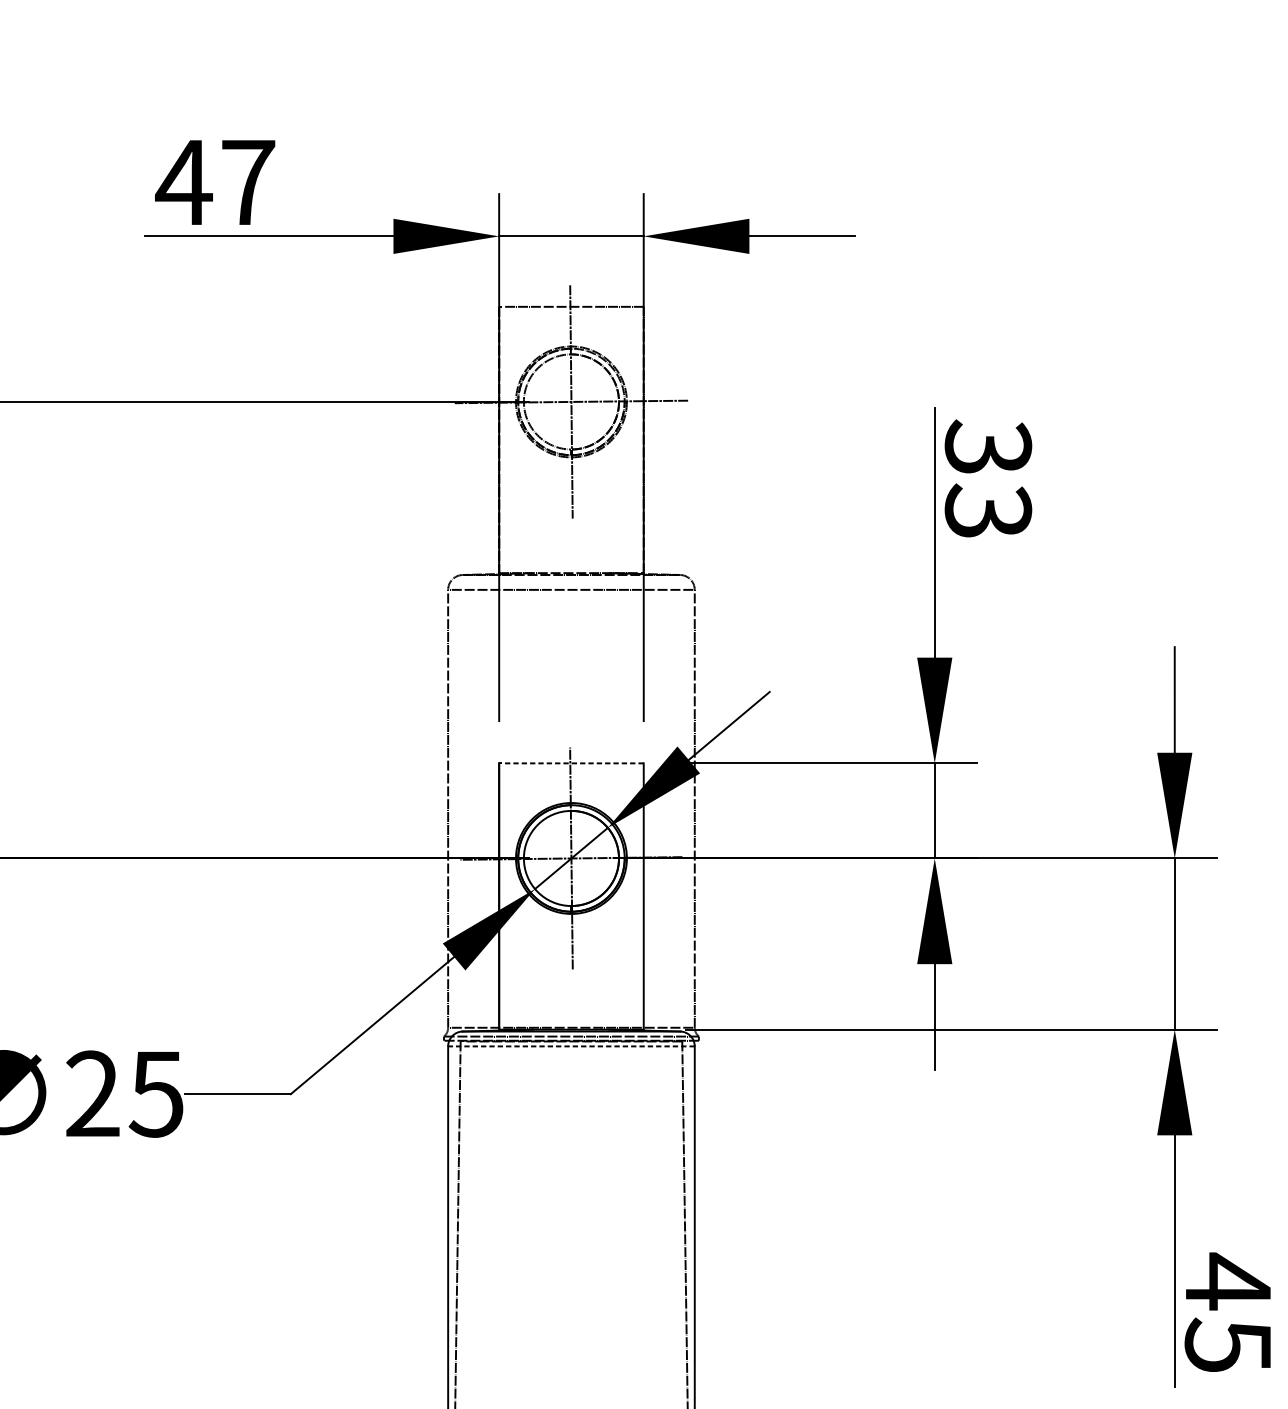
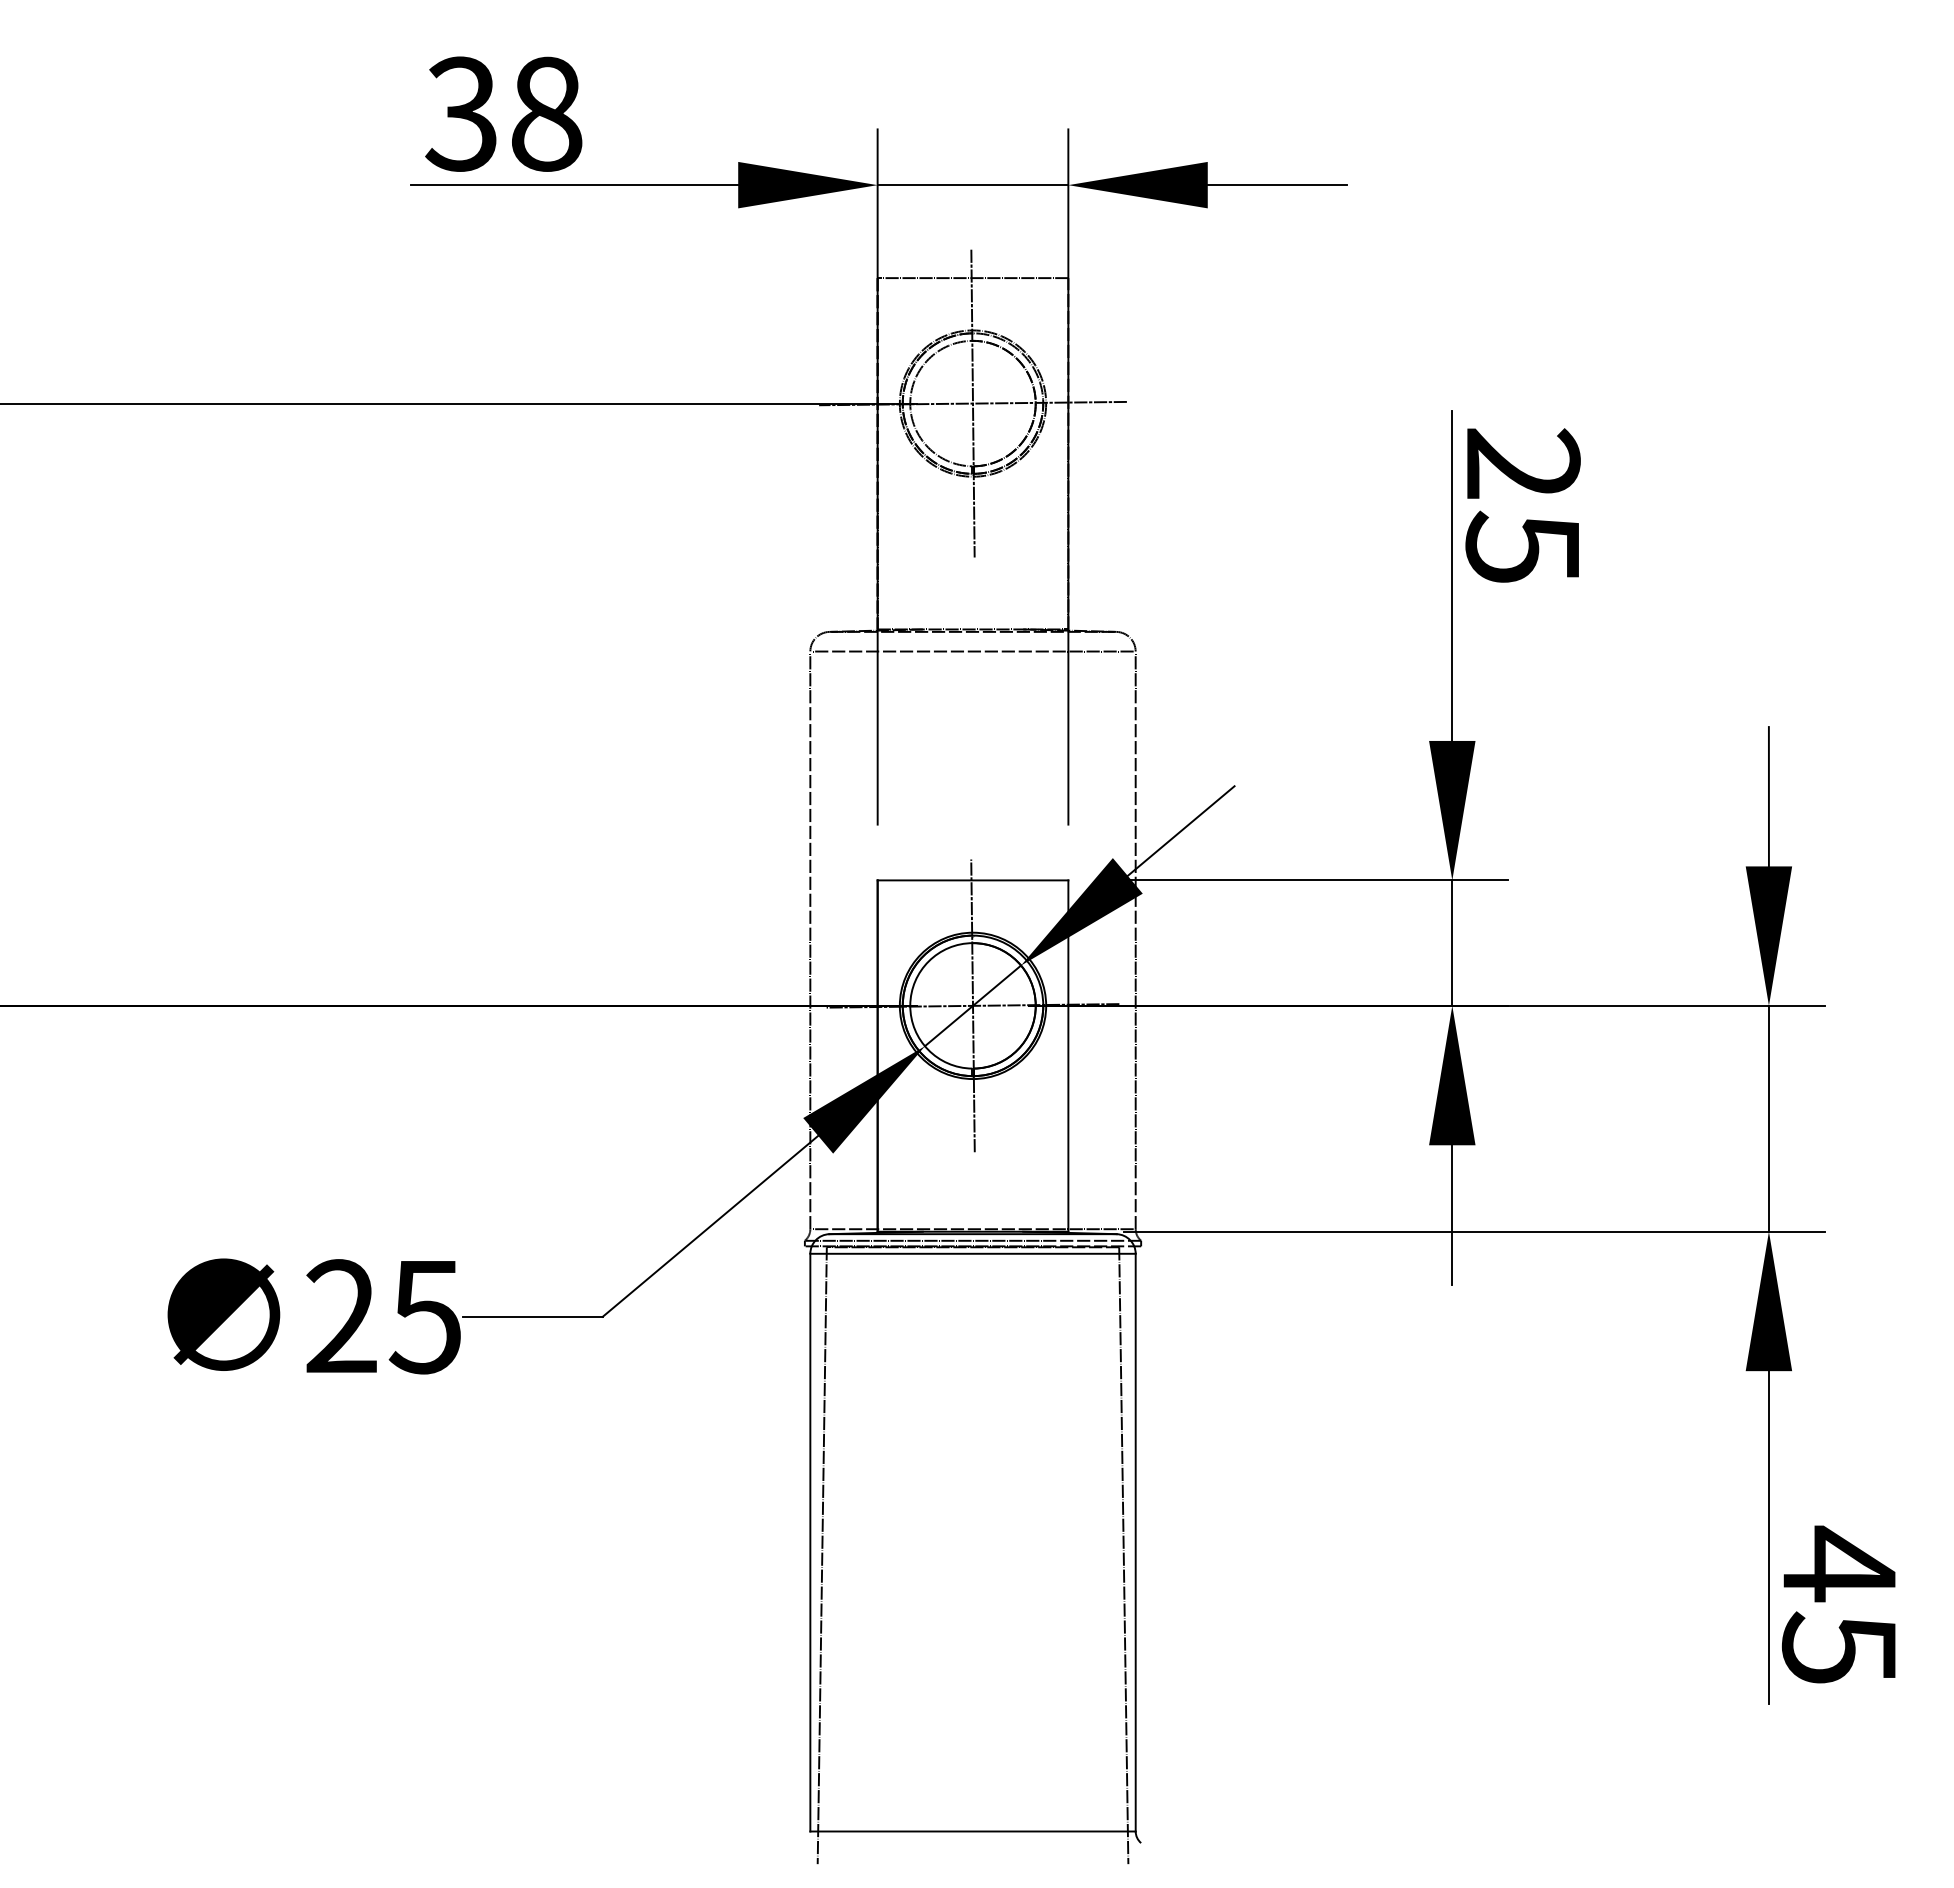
text: (214, 182) -> (502, 113), 47 -> 38
text: (987, 478) -> (1522, 504), 33 -> 25
line: (571, 763) -> (972, 880), dashed -> solid
line: (571, 1046) -> (973, 1253), dashed -> solid

